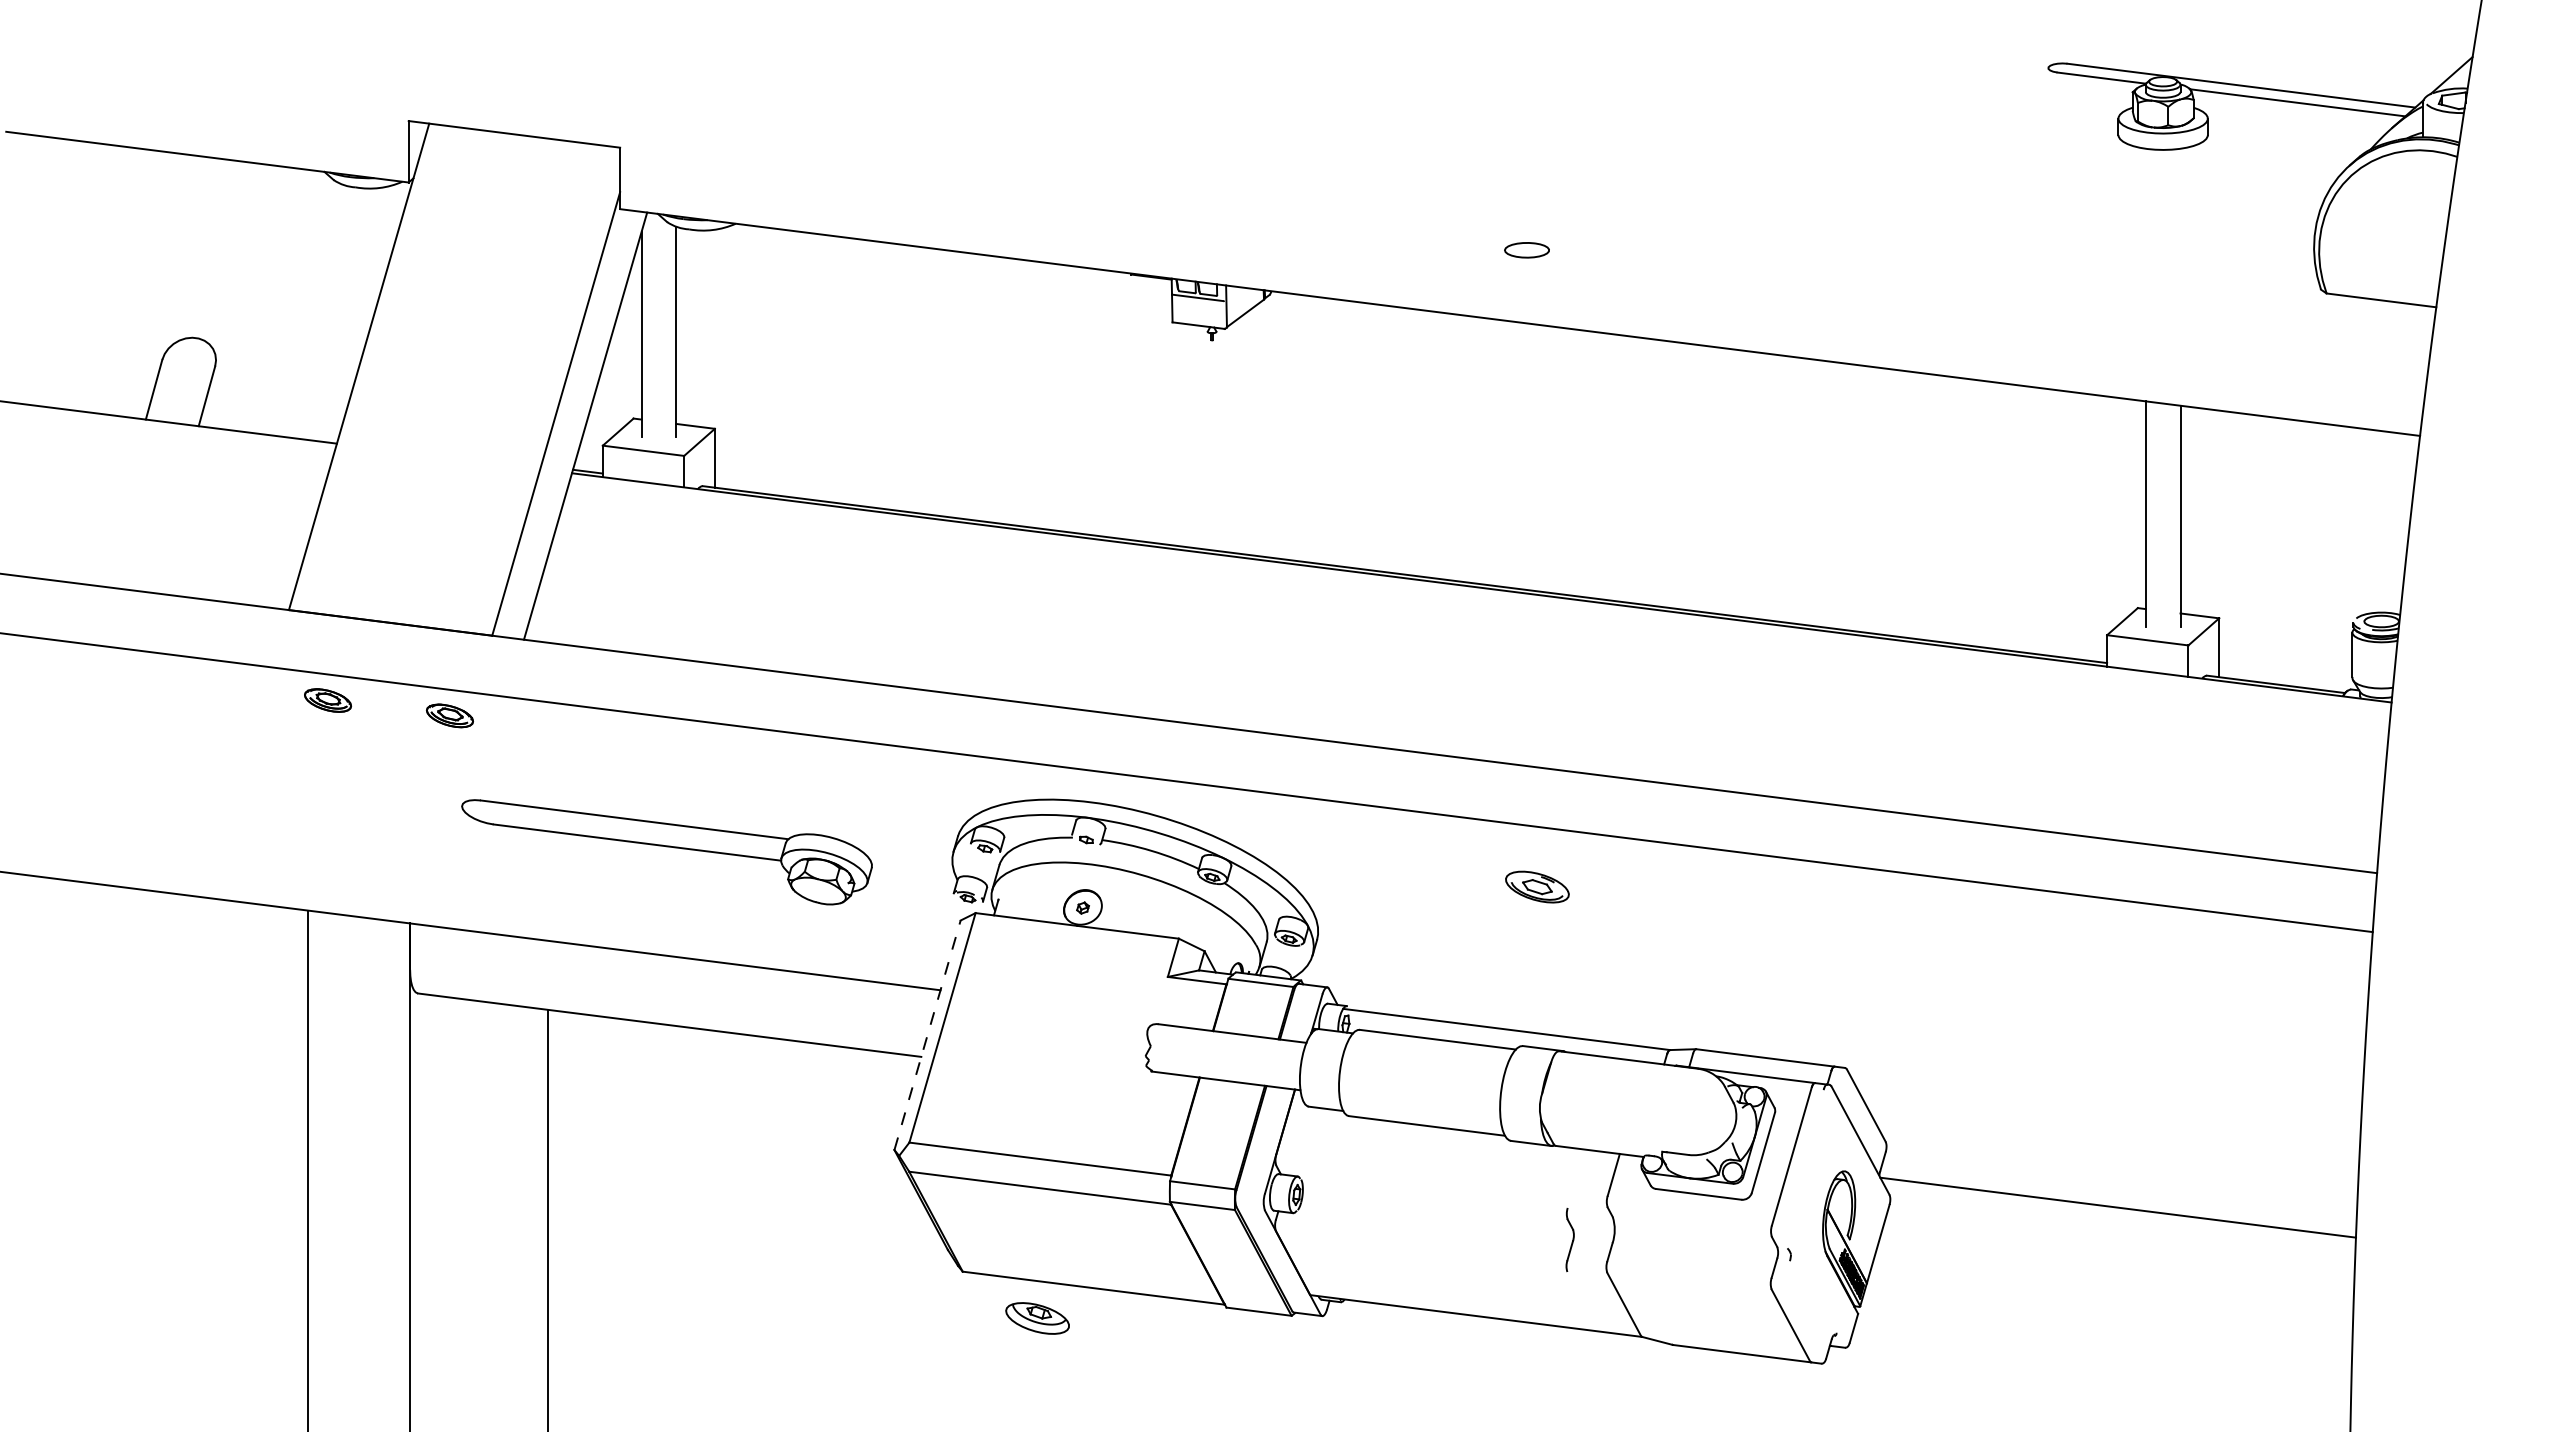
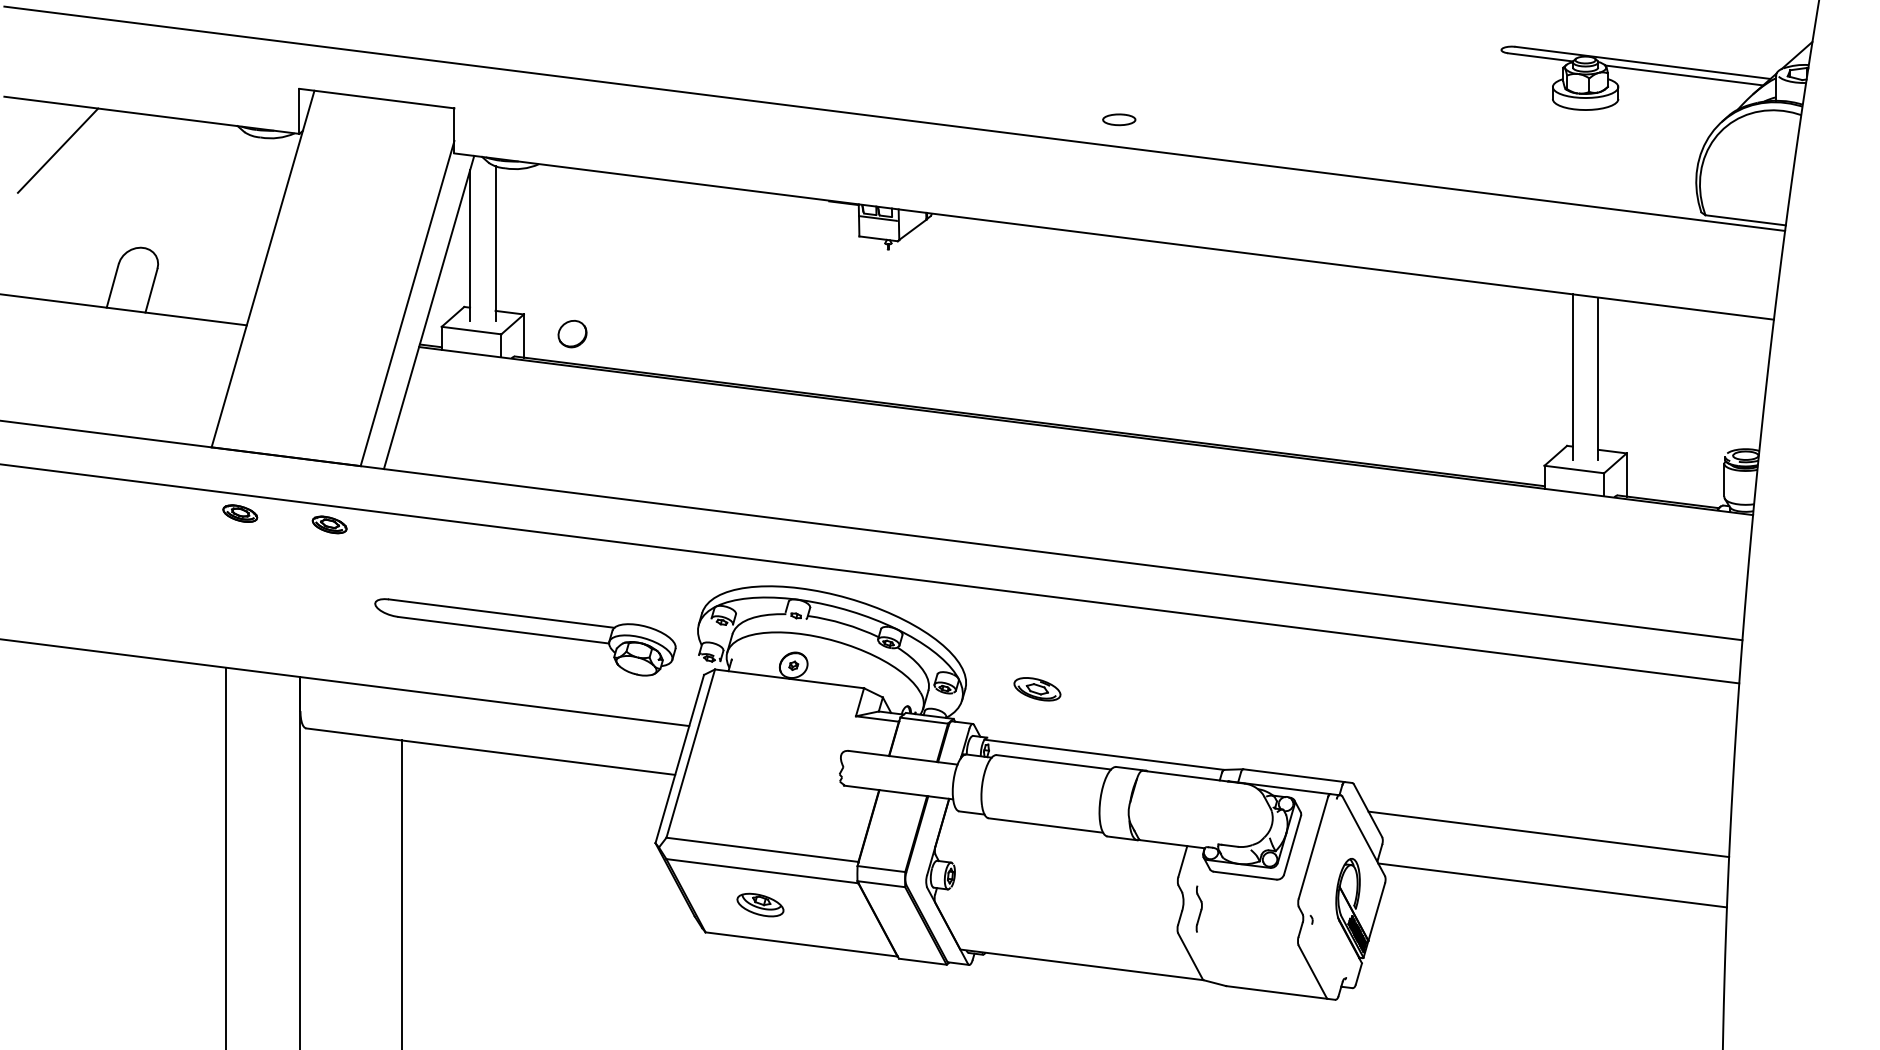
line: (1220, 161) -> (894, 118), added
line: (79, 204) -> (58, 150), added
part: (1526, 250) -> (1118, 119), moved
part: (781, 455) -> (572, 334), added
part: (666, 852) -> (525, 637), moved
part: (1537, 886) -> (1037, 688), moved
line: (927, 1034) -> (679, 758), dashed -> solid
line: (2112, 1137) -> (1548, 834), added
part: (1569, 1240) -> (1198, 909), moved
part: (1037, 1318) -> (760, 905), moved

